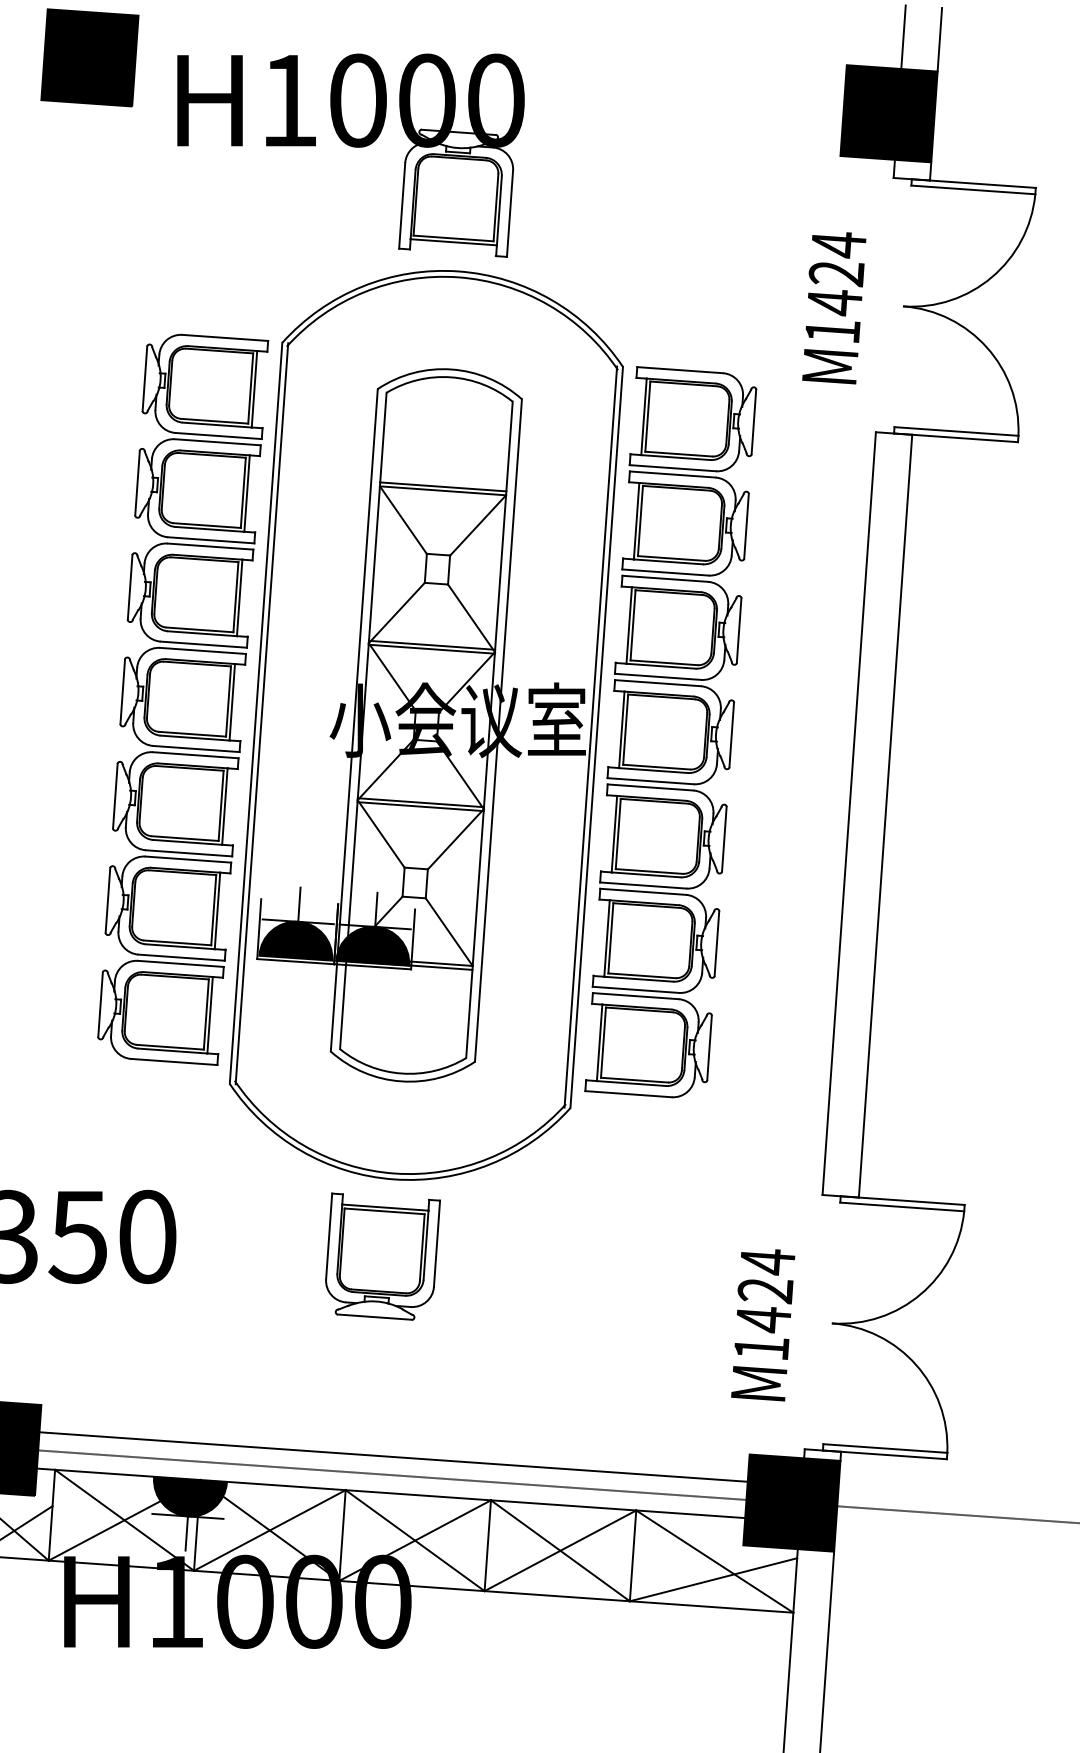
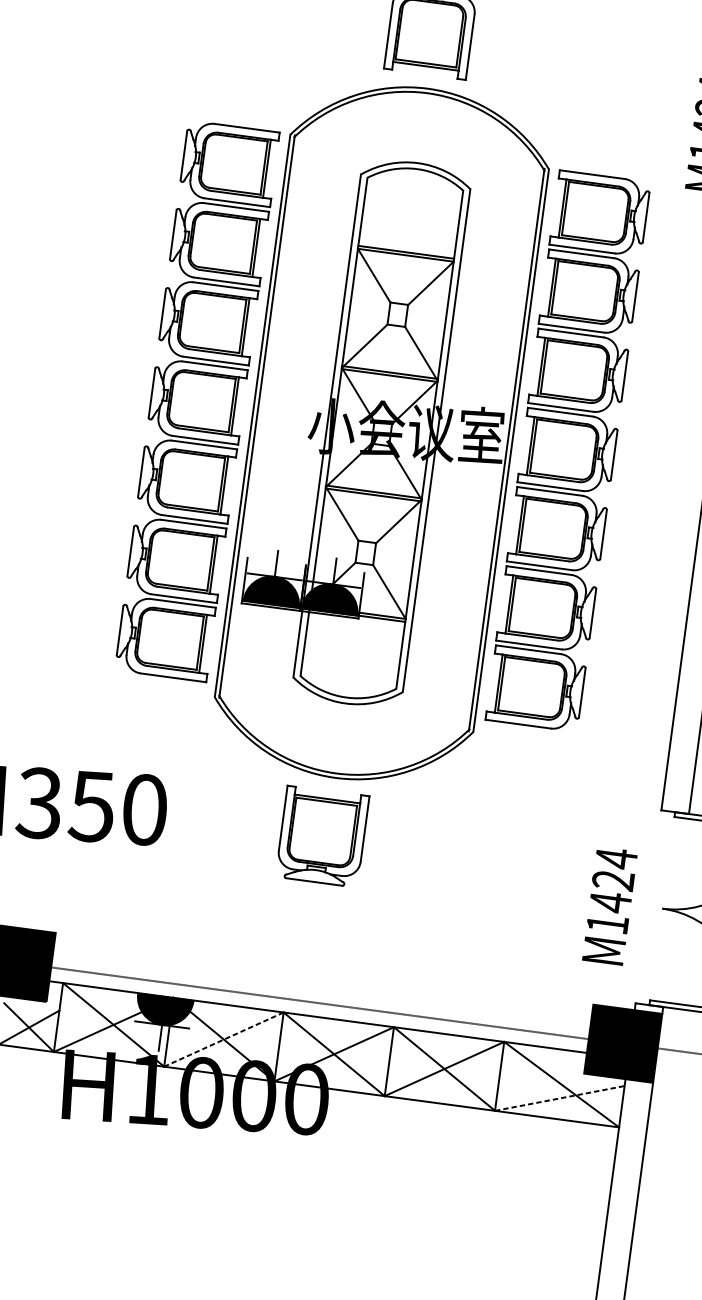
line: (393, 1456) -> (321, 989), removed
line: (269, 1530) -> (223, 1039), solid -> dashed
line: (714, 1579) -> (560, 1098), solid -> dashed

